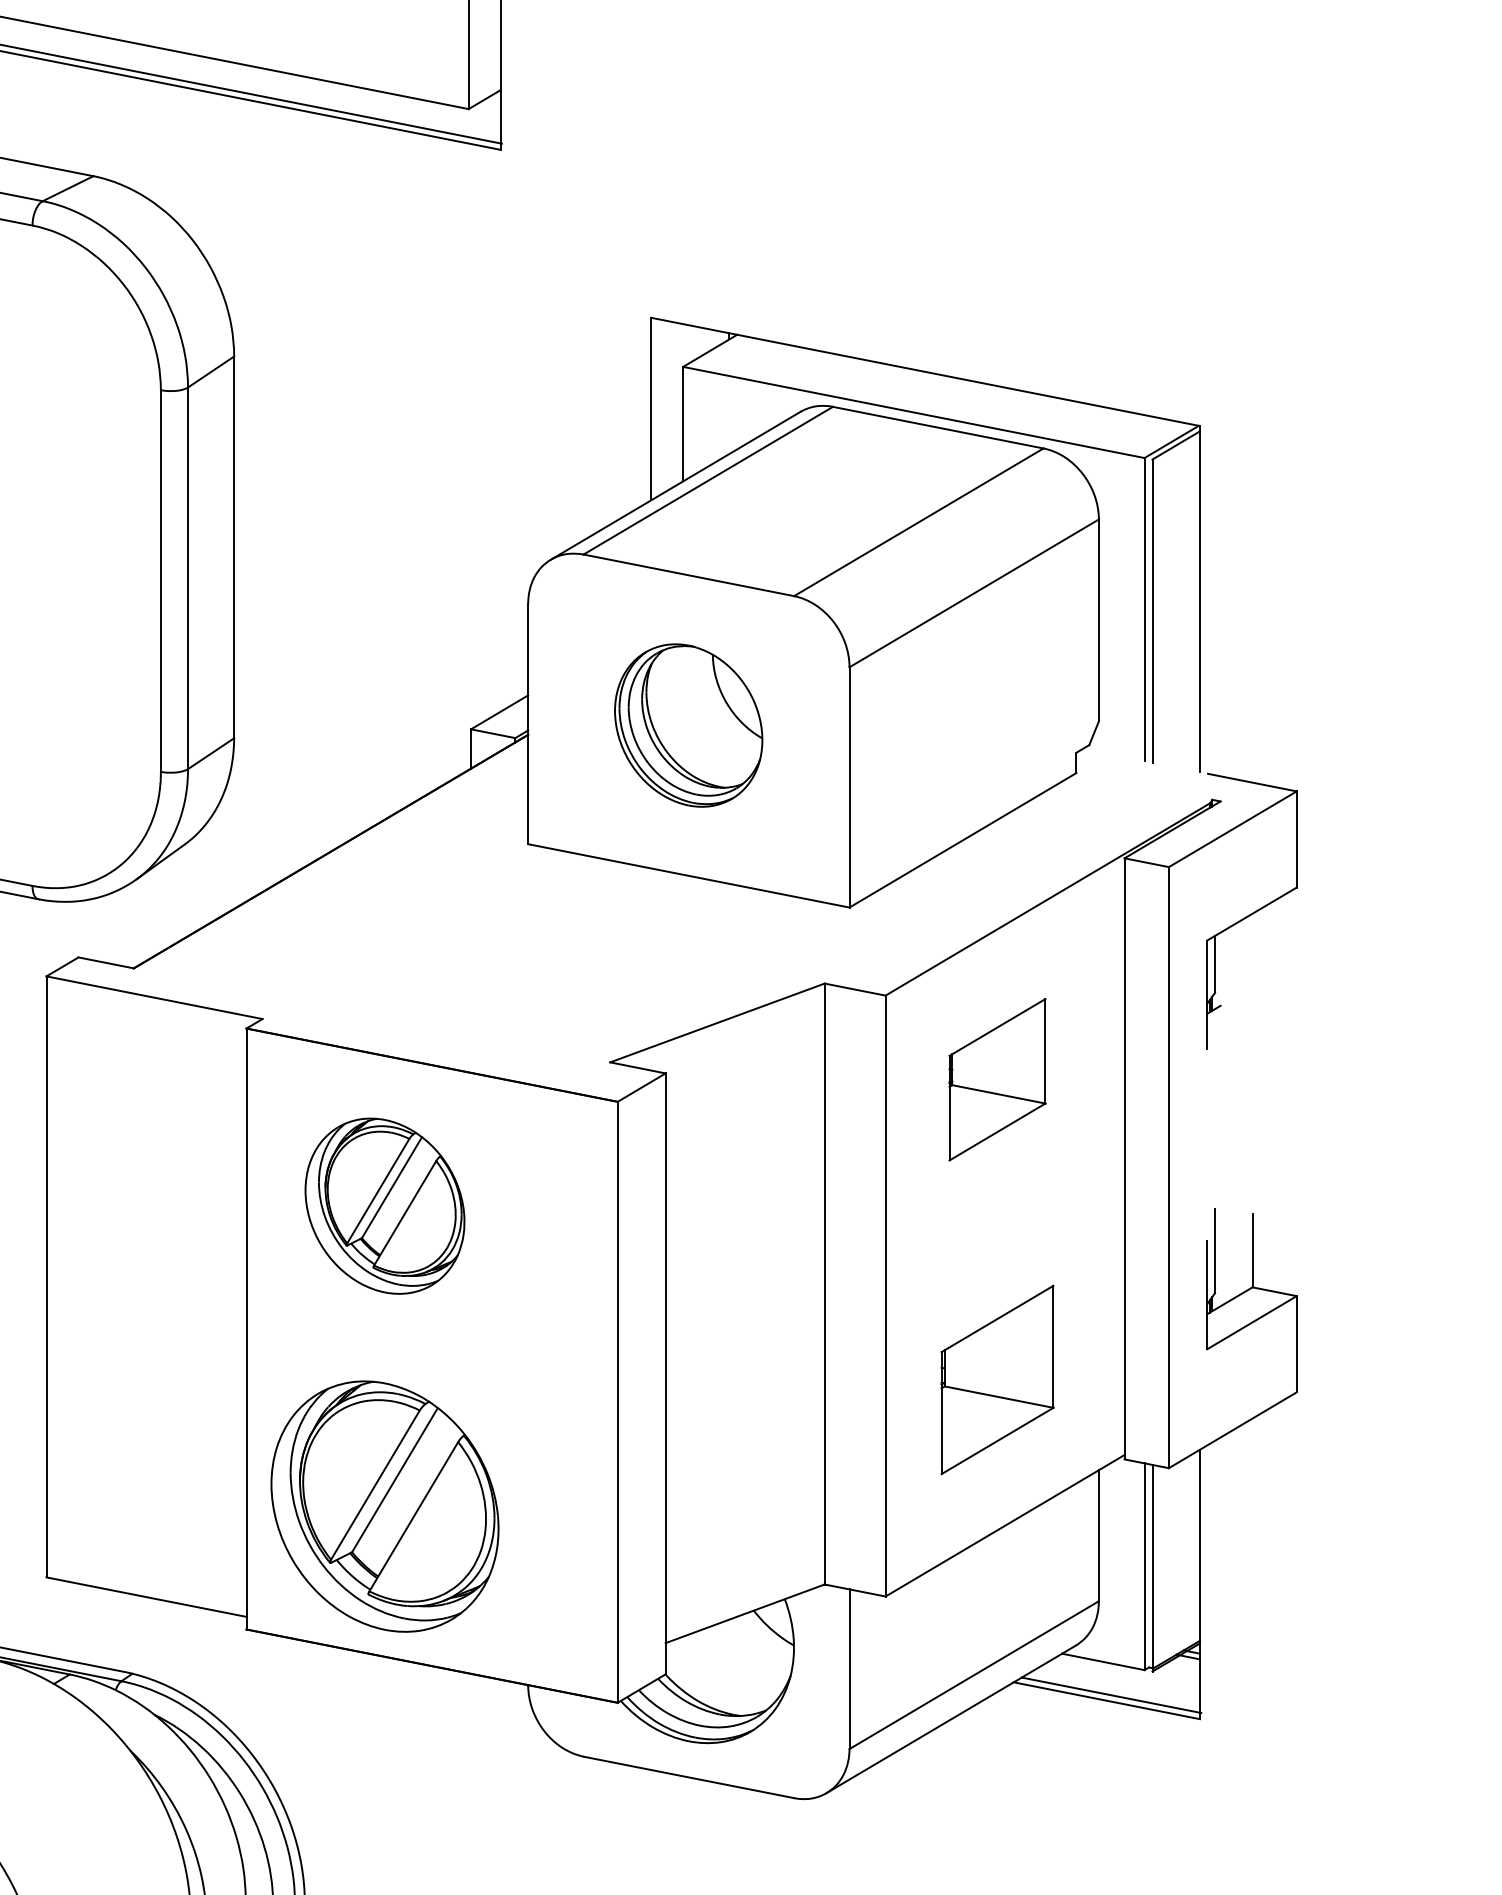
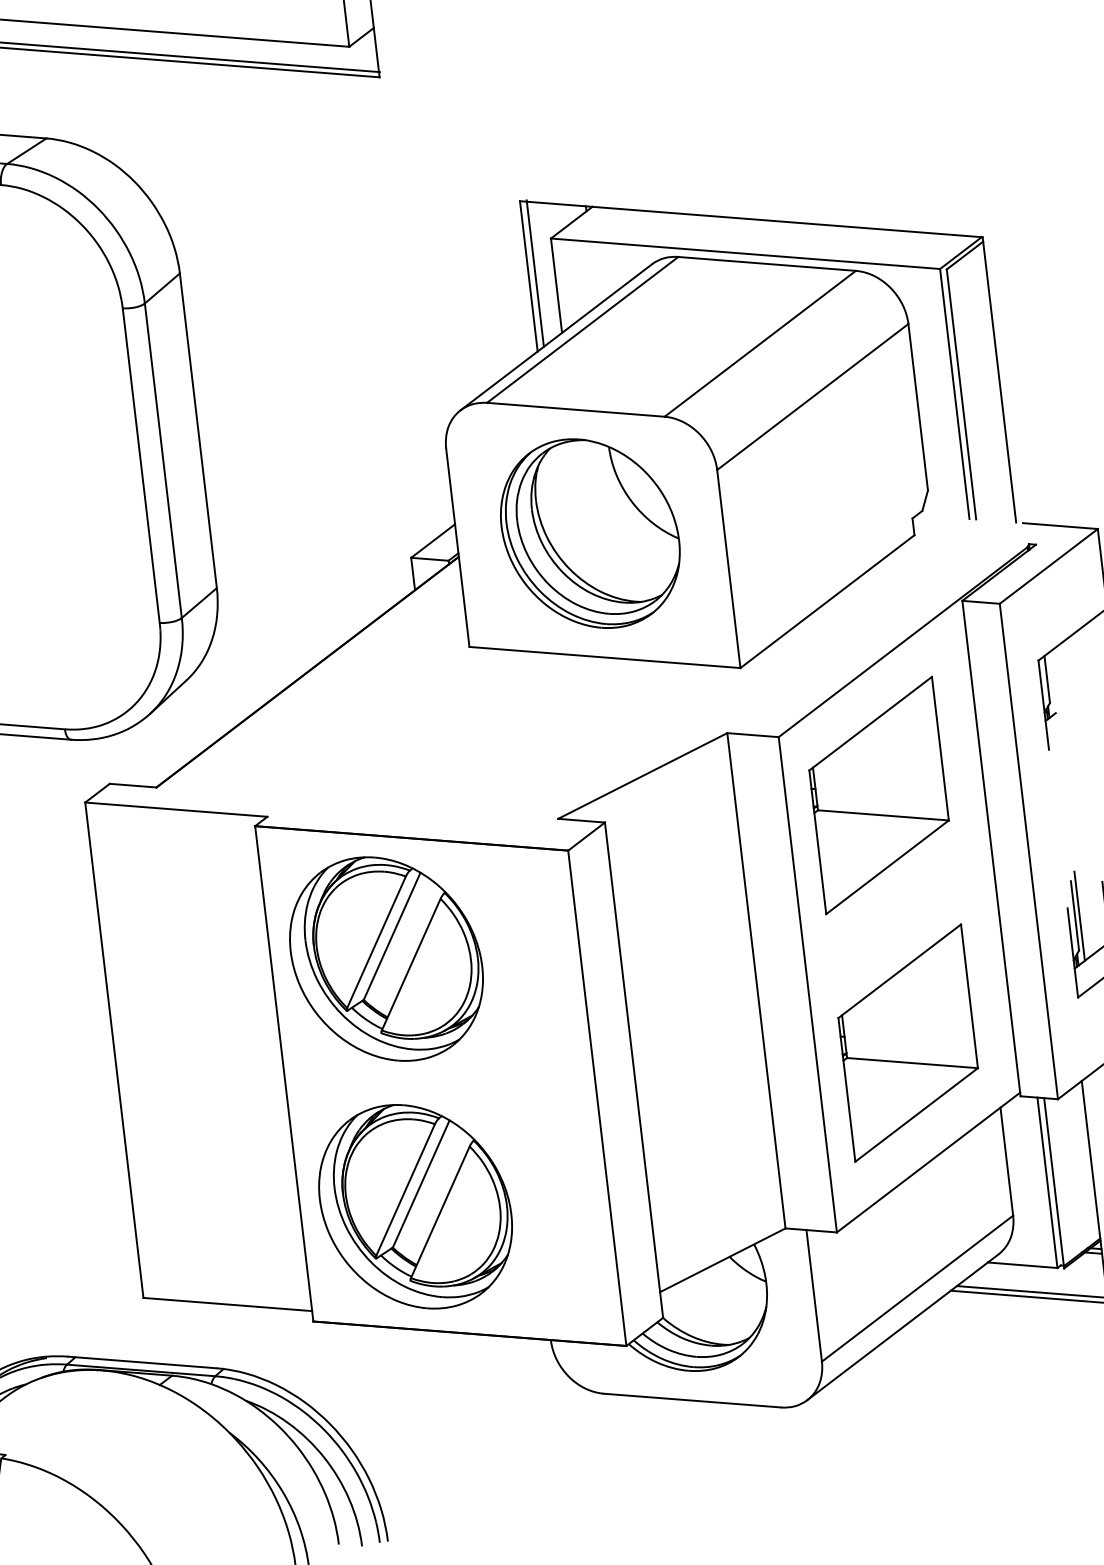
line: (659, 406) -> (535, 273), added
part: (688, 725) -> (590, 533), size x1.43
part: (997, 1079) -> (879, 795), size x1.67
part: (384, 1206) -> (386, 959), size x1.43
line: (1220, 1252) -> (1079, 916), added
part: (997, 1379) -> (908, 1042), size x1.43

